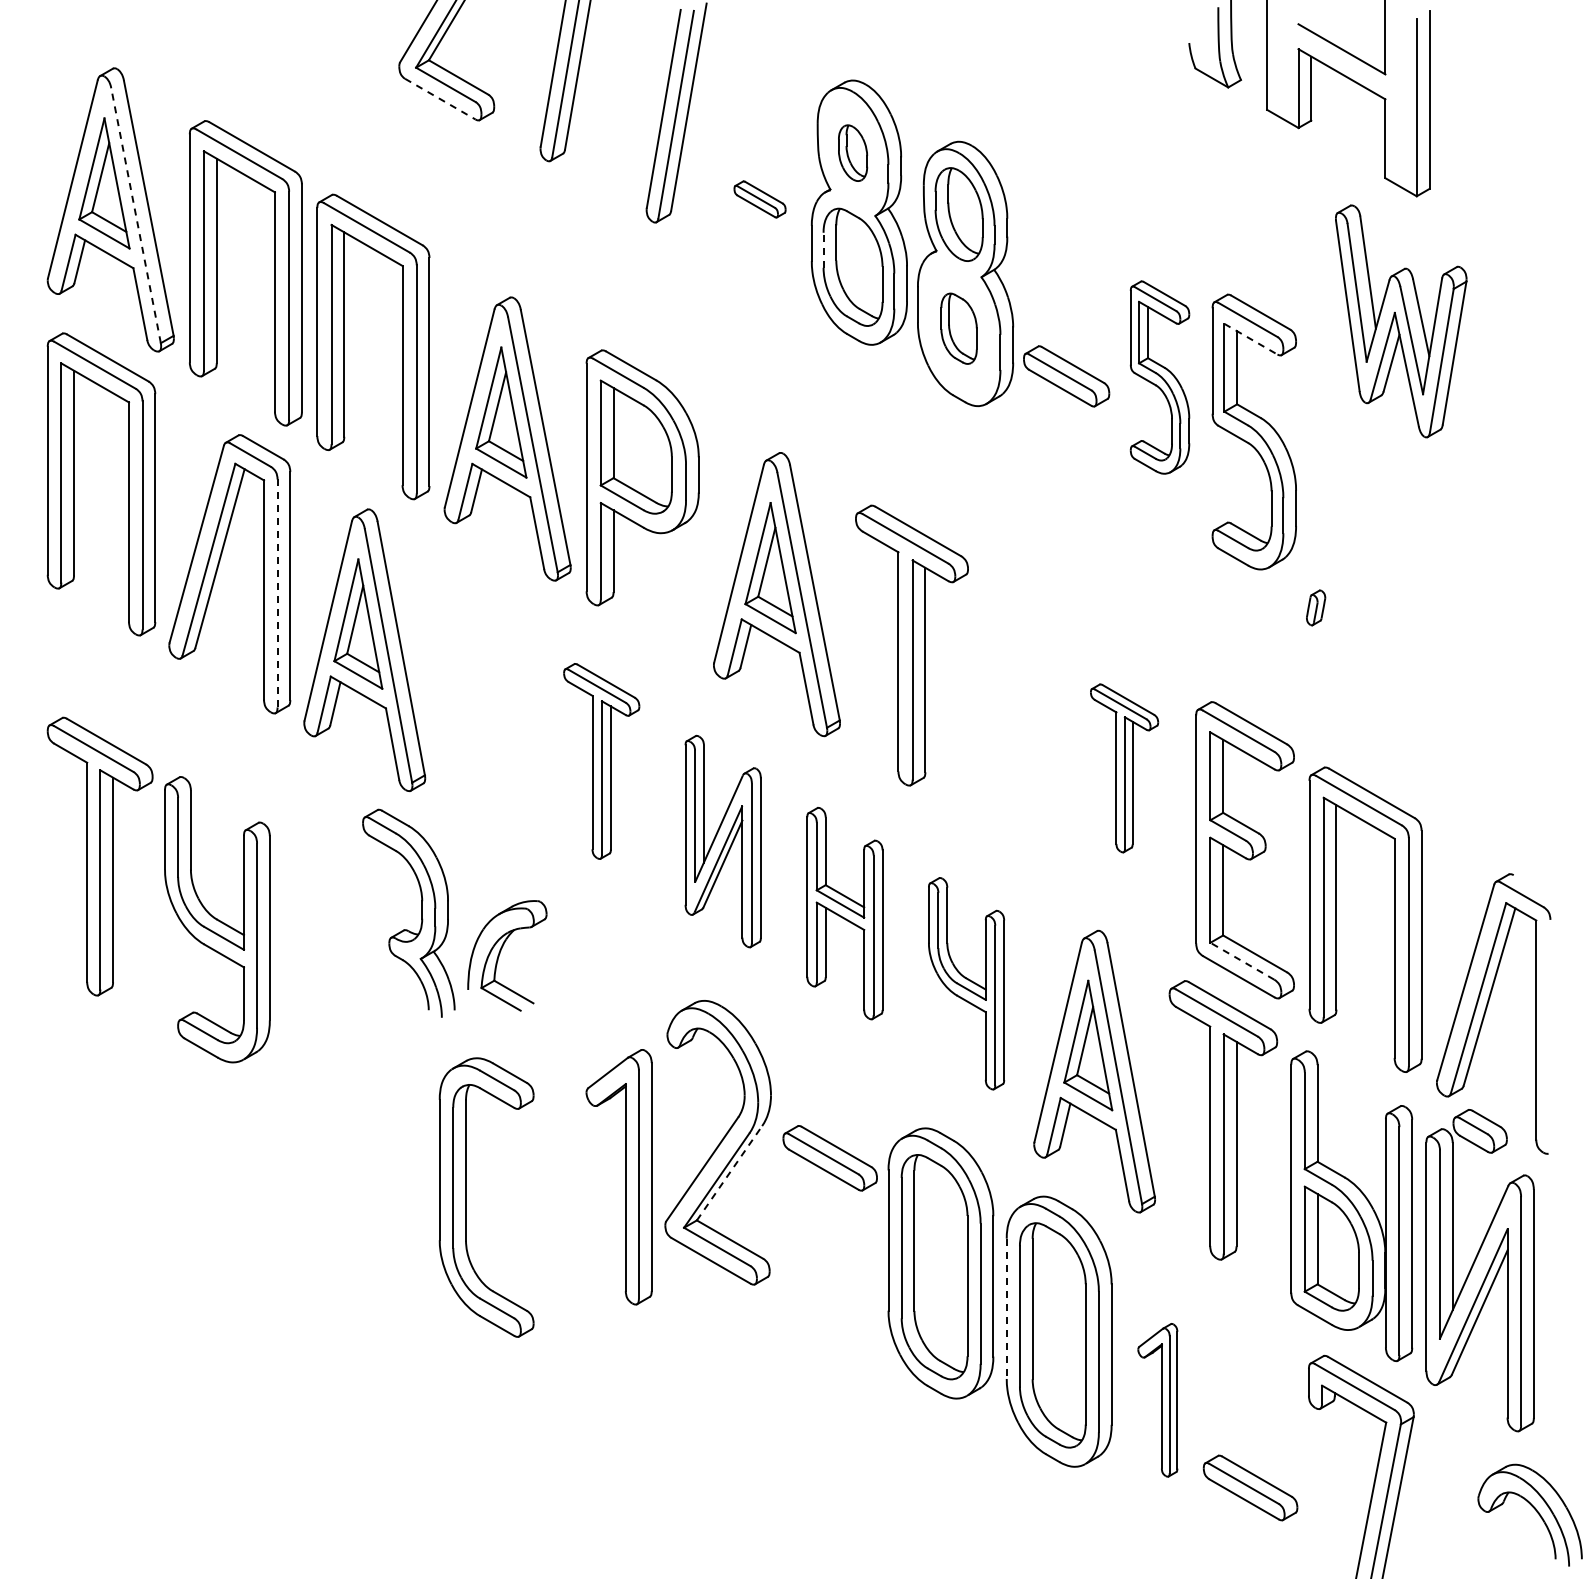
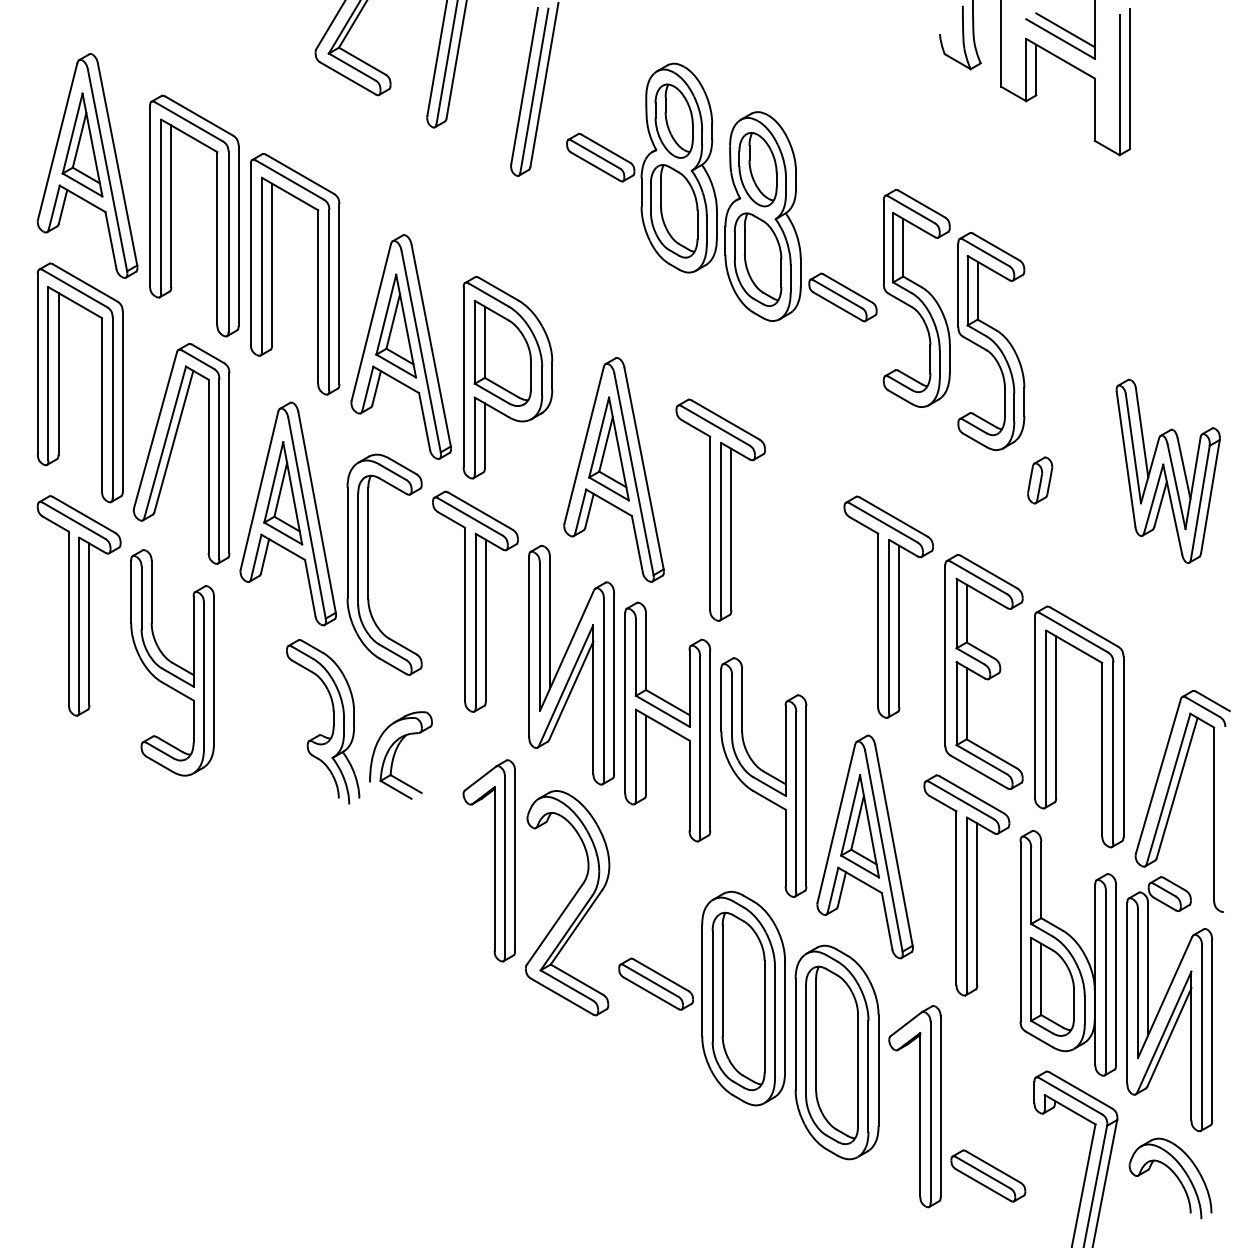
line: (1348, 37) -> (1065, 29), added
line: (440, 99) -> (348, 78), dashed -> solid
part: (852, 152) -> (673, 120), size x1.67
part: (759, 199) -> (600, 157), size x1.67
line: (136, 215) -> (107, 170), dashed -> solid
line: (823, 250) -> (650, 198), dashed -> solid
part: (1401, 321) -> (1168, 471), moved
part: (958, 328) -> (757, 259), size x1.67
line: (1250, 339) -> (988, 268), dashed -> solid
part: (1159, 377) -> (916, 298), size x1.43
line: (277, 593) -> (219, 469), dashed -> solid
part: (1315, 607) -> (1039, 480), size x1.67
part: (601, 761) -> (475, 601), size x1.43
part: (1124, 768) -> (888, 607), size x1.67
part: (722, 841) -> (571, 665), size x1.43
part: (99, 856) -> (78, 605), moved
line: (1534, 887) -> (1212, 701), added
part: (844, 913) -> (667, 721), size x1.43
part: (217, 919) -> (172, 662), moved
line: (1242, 961) -> (981, 759), dashed -> solid
part: (966, 983) -> (763, 777), size x1.43
part: (829, 1158) -> (655, 984), moved
line: (729, 1172) -> (576, 926), dashed -> solid
part: (625, 1177) -> (494, 861), moved
part: (466, 1197) -> (368, 564), moved
line: (1006, 1309) -> (795, 1034), dashed -> solid
part: (1157, 1400) -> (914, 1106), size x1.67
part: (1534, 1509) -> (1174, 1174), moved

